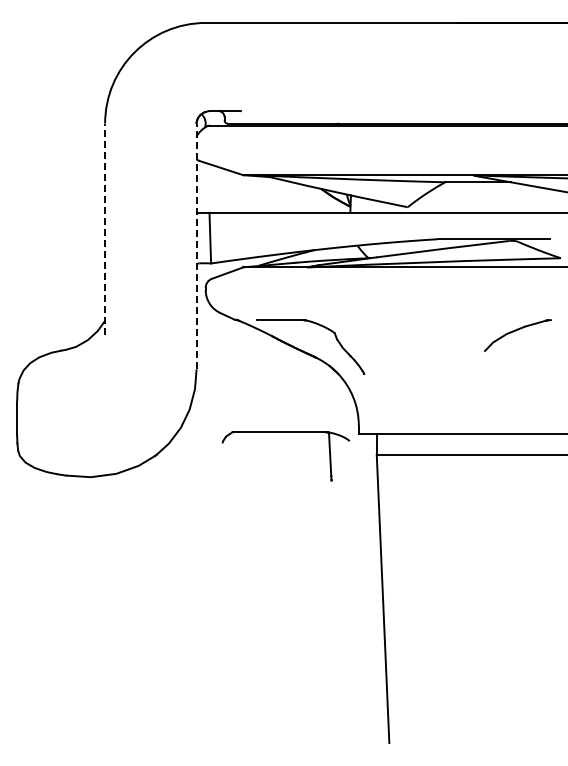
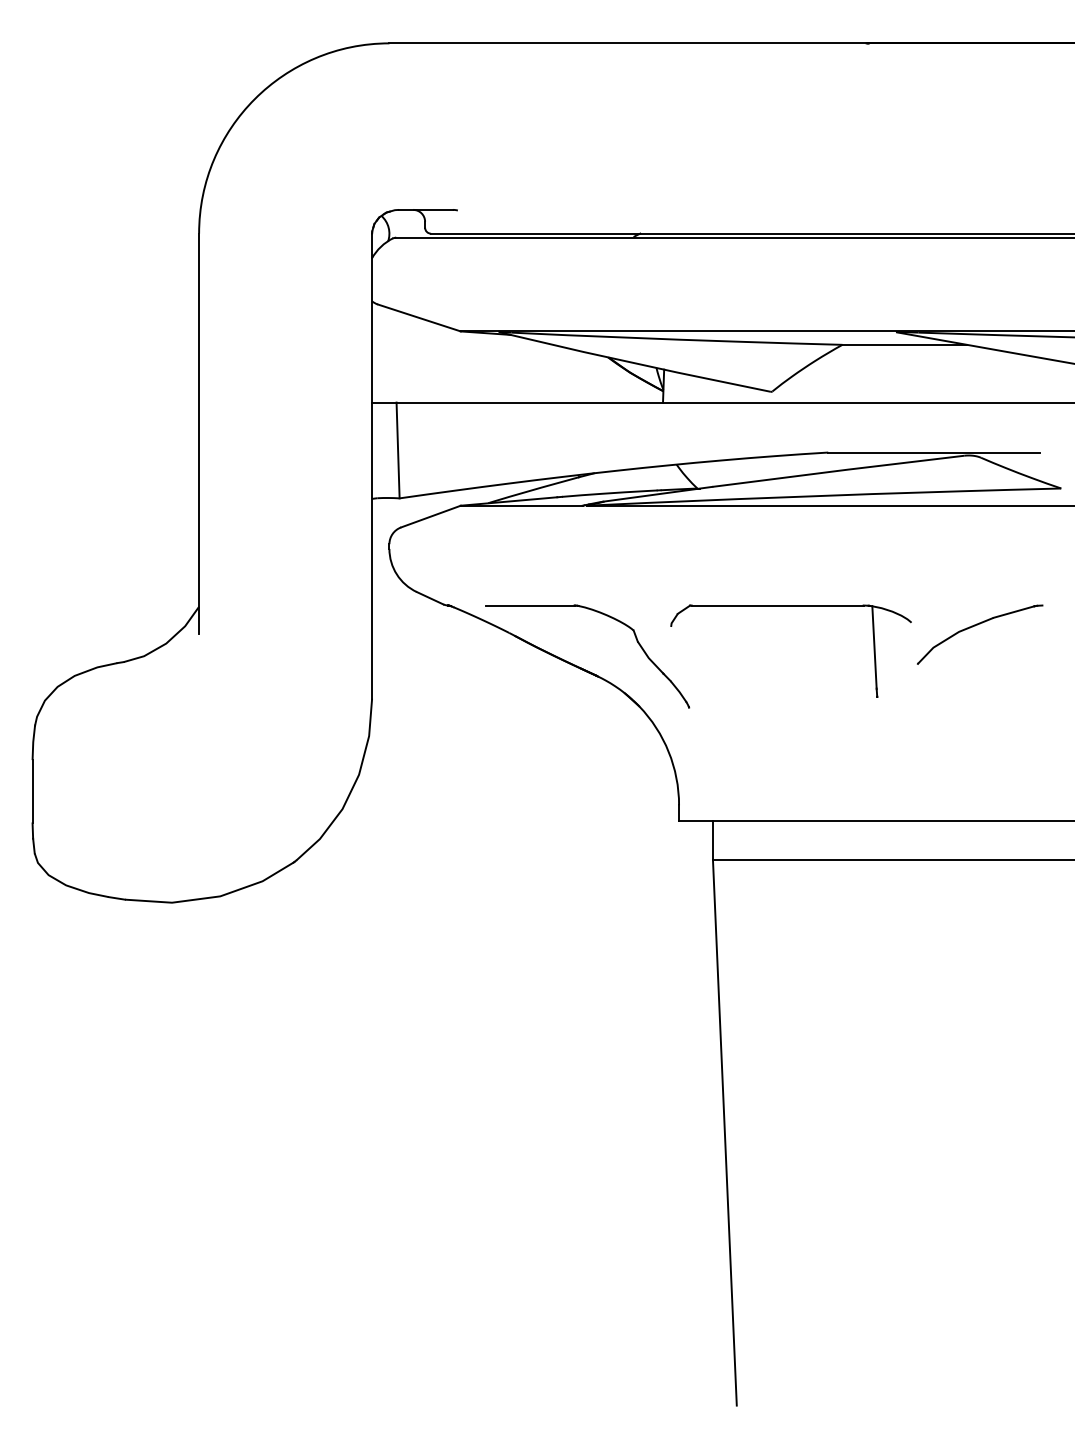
line: (105, 229) -> (199, 434), dashed -> solid
line: (196, 246) -> (371, 466), dashed -> solid
part: (285, 432) -> (790, 606), moved

